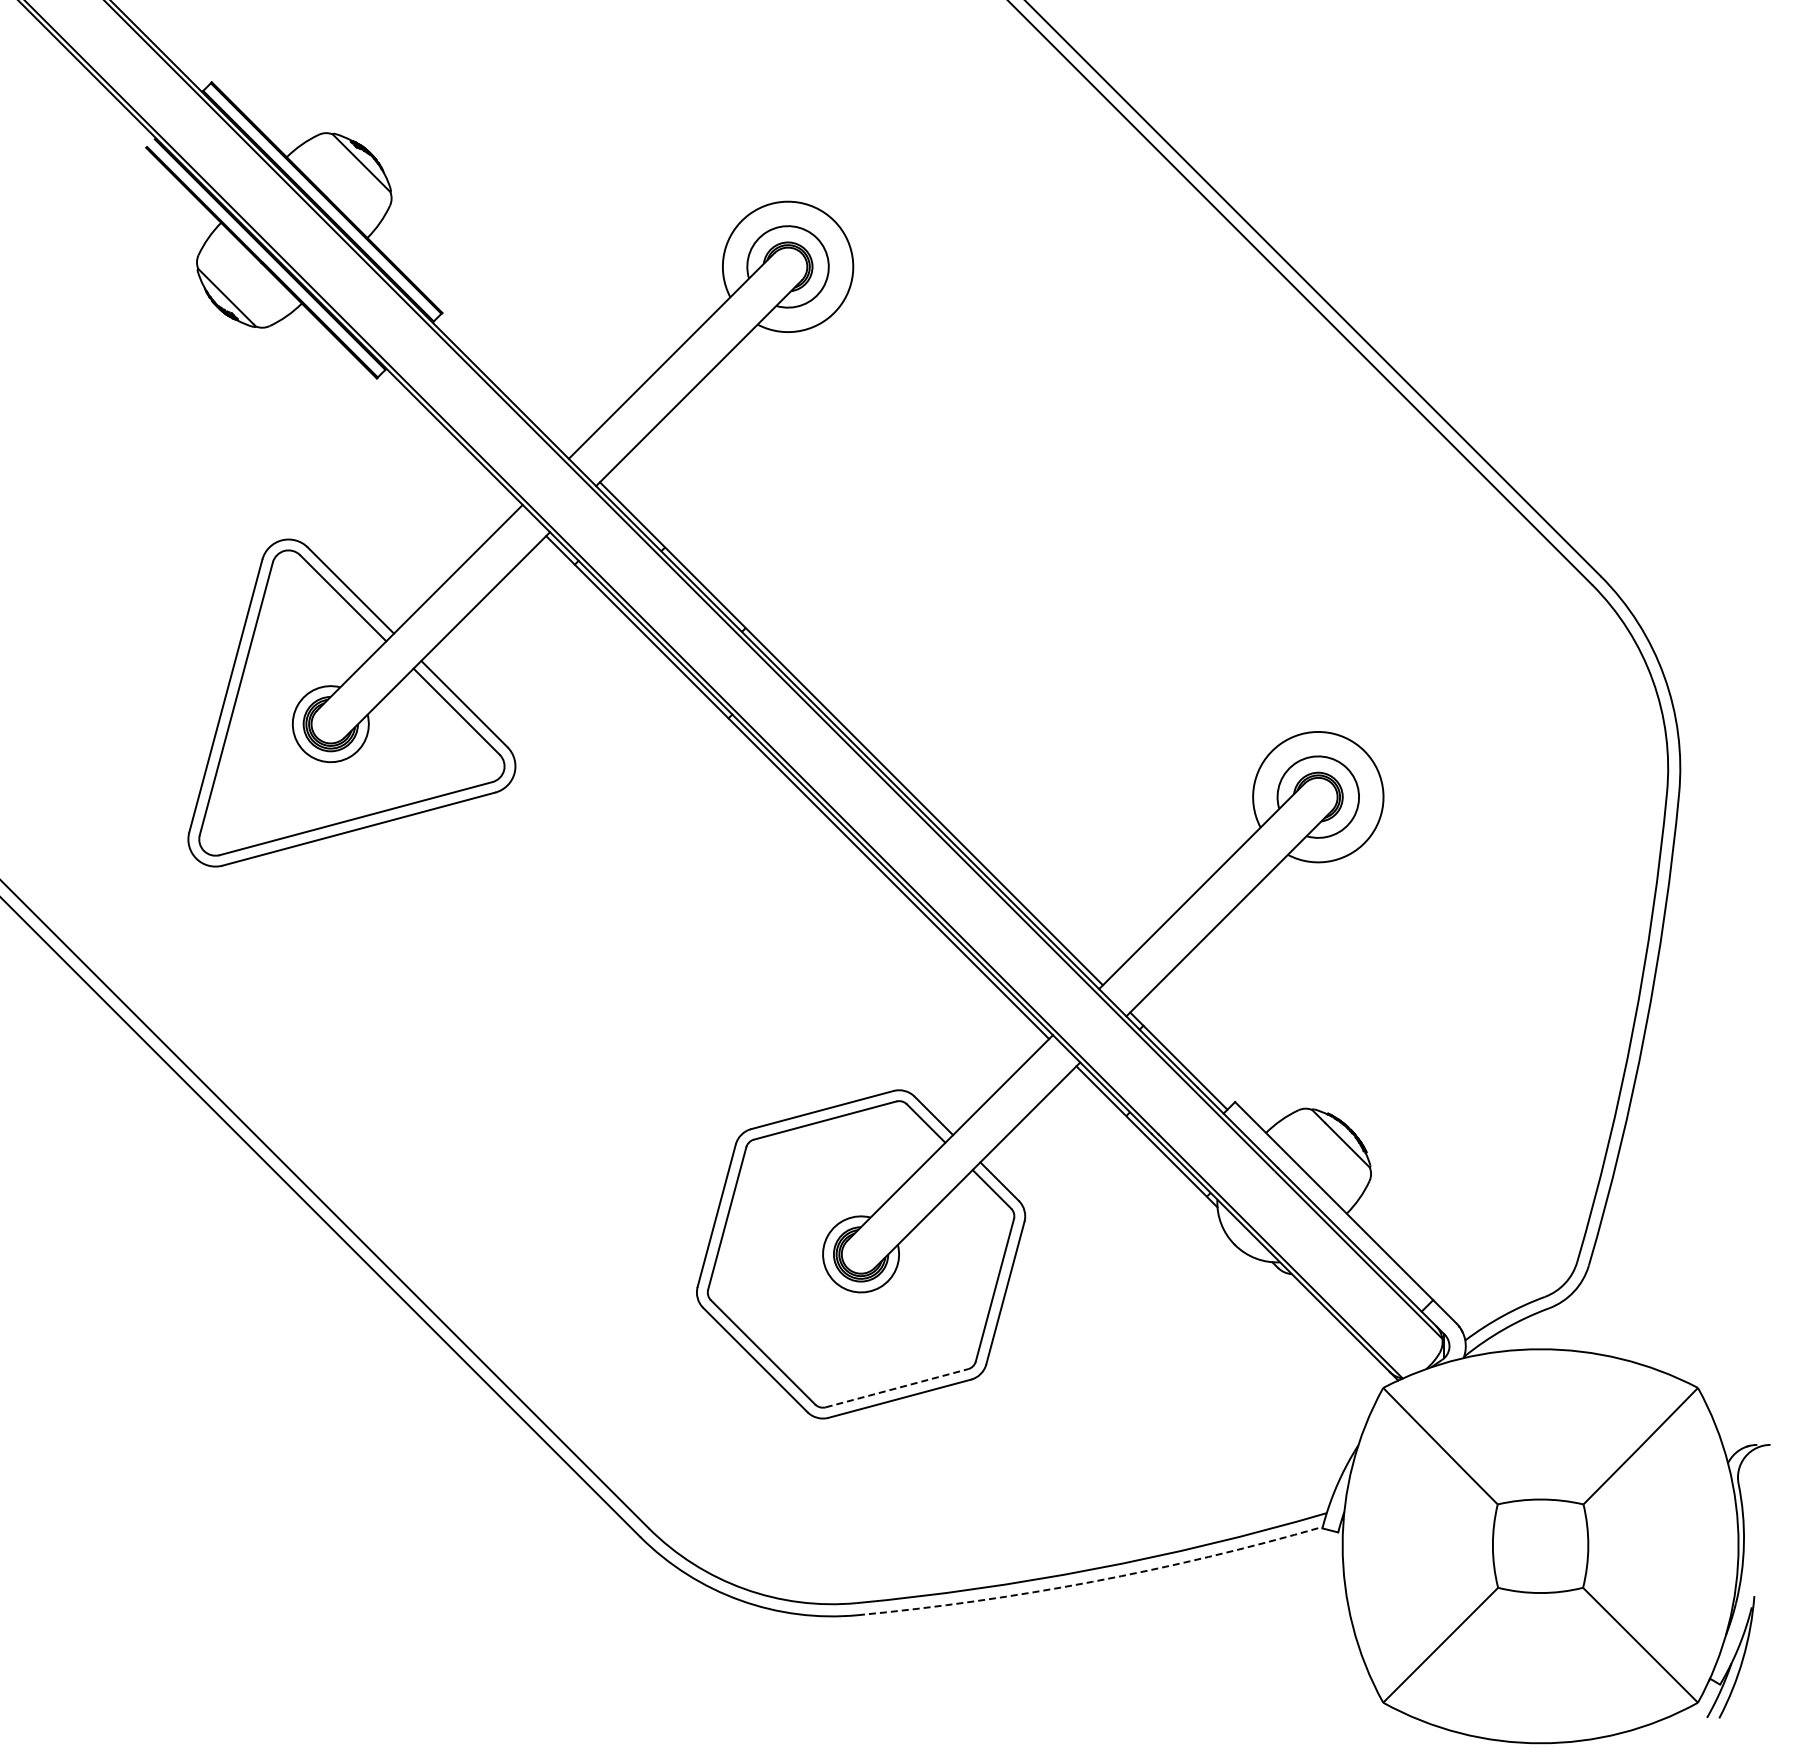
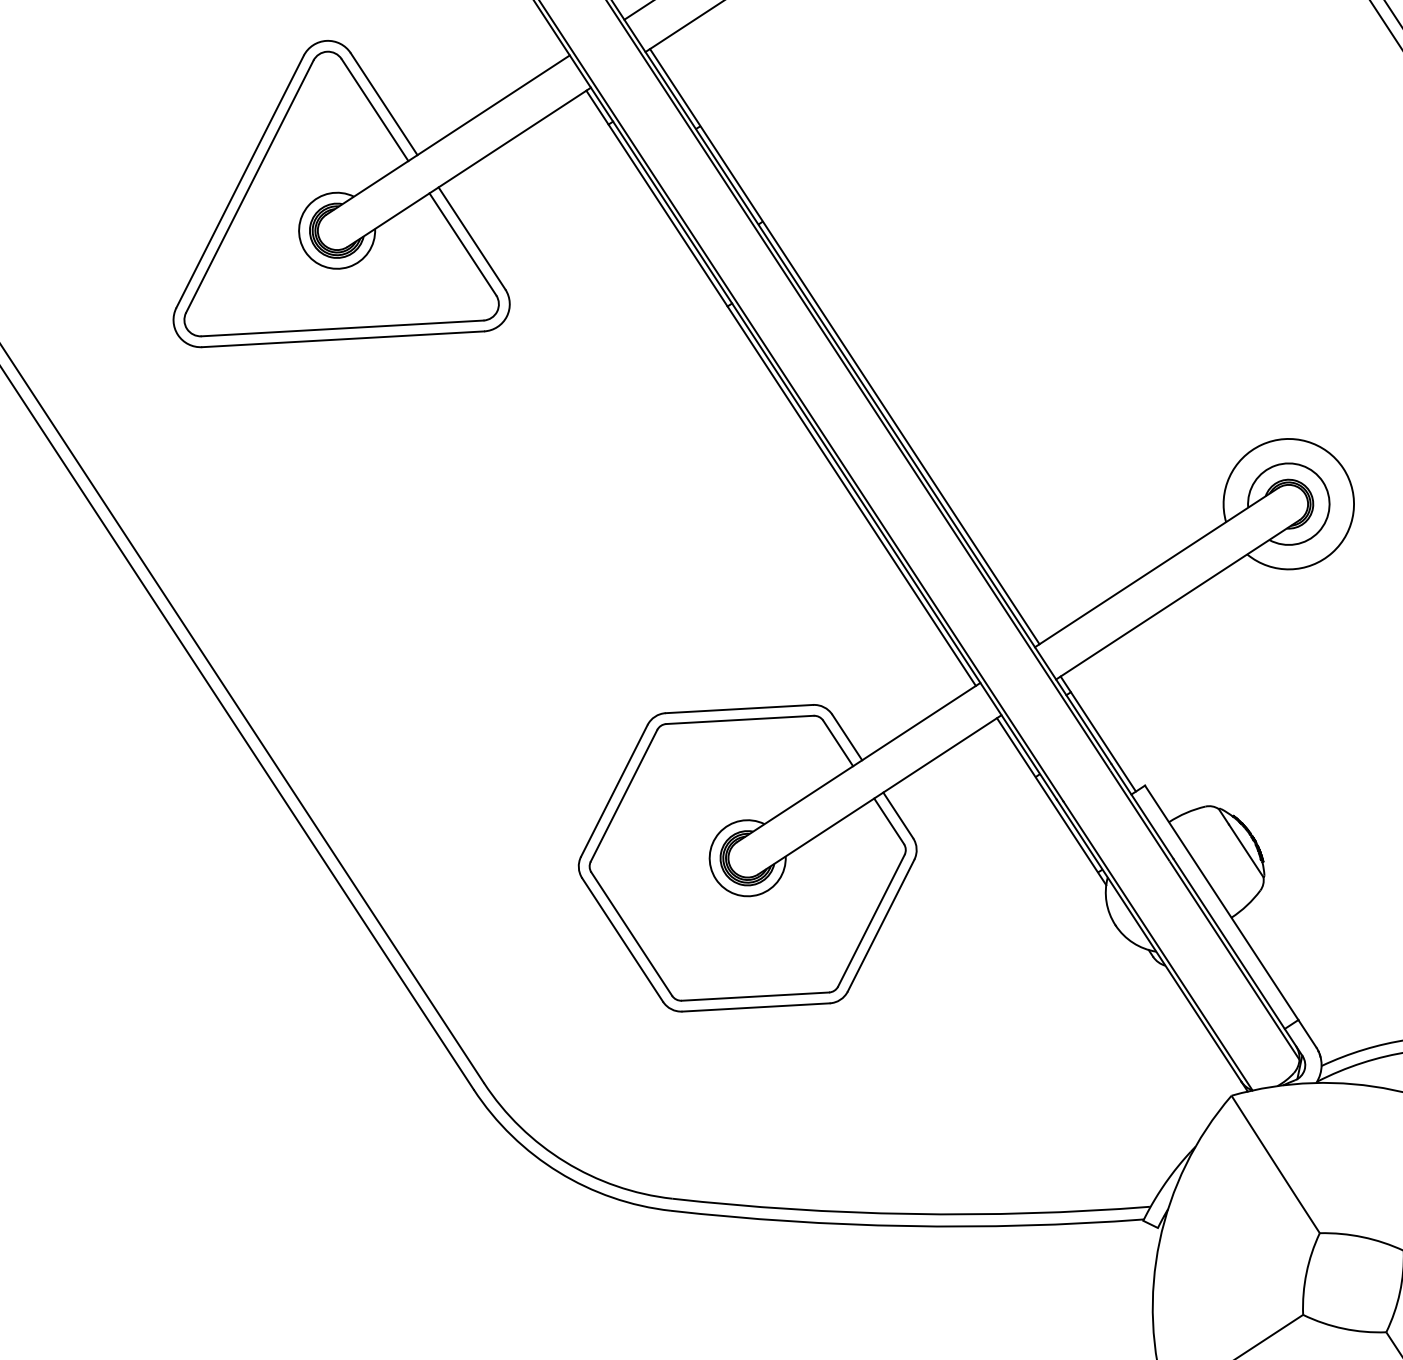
line: (896, 1388) -> (754, 996), dashed -> solid
arc: (1092, 1581) -> (907, 1225), dashed -> solid

